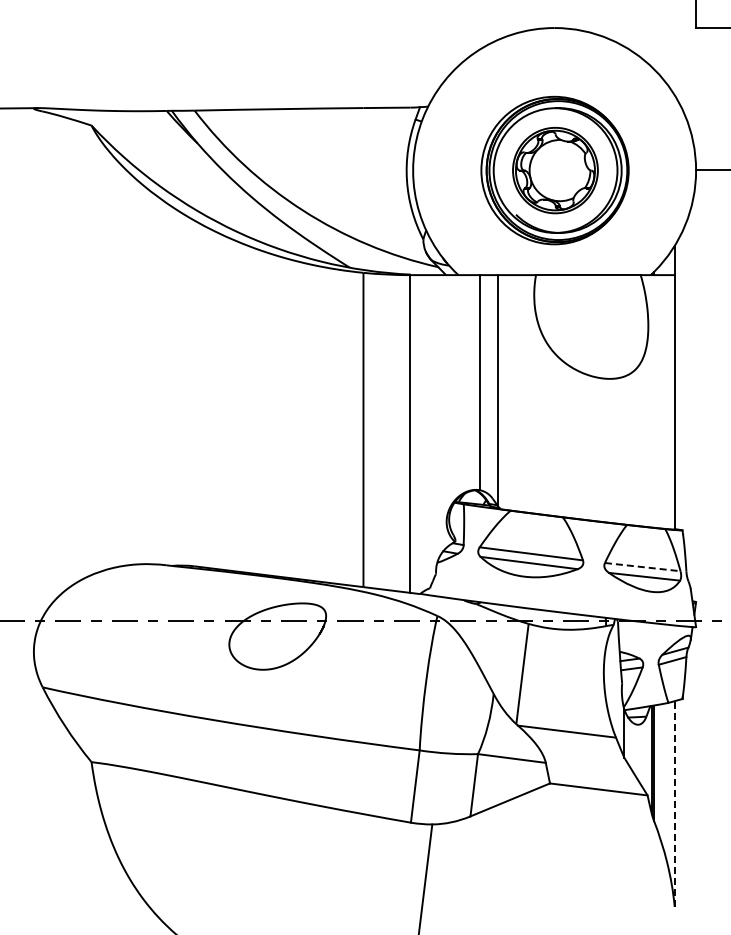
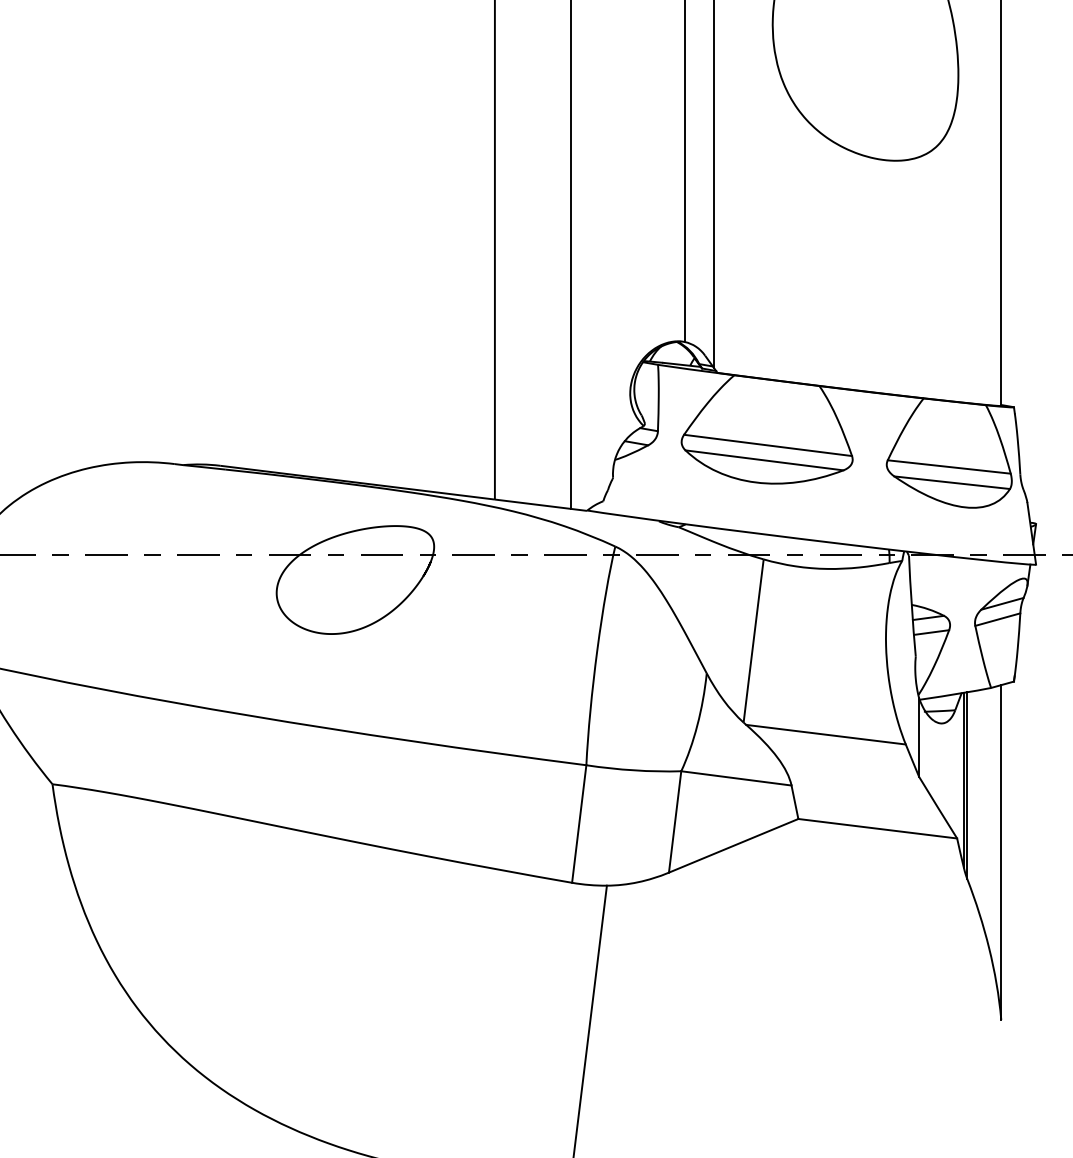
line: (643, 567) -> (950, 467), dashed -> solid
line: (674, 804) -> (1000, 853), dashed -> solid

